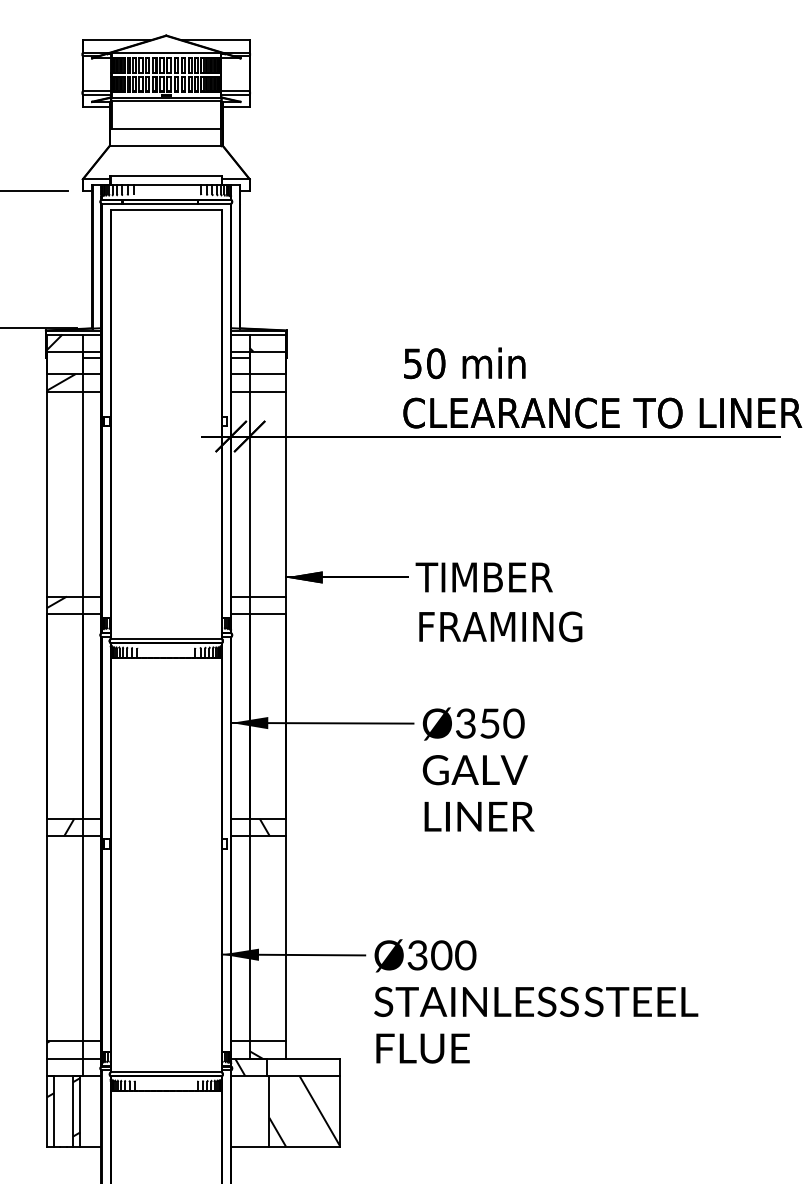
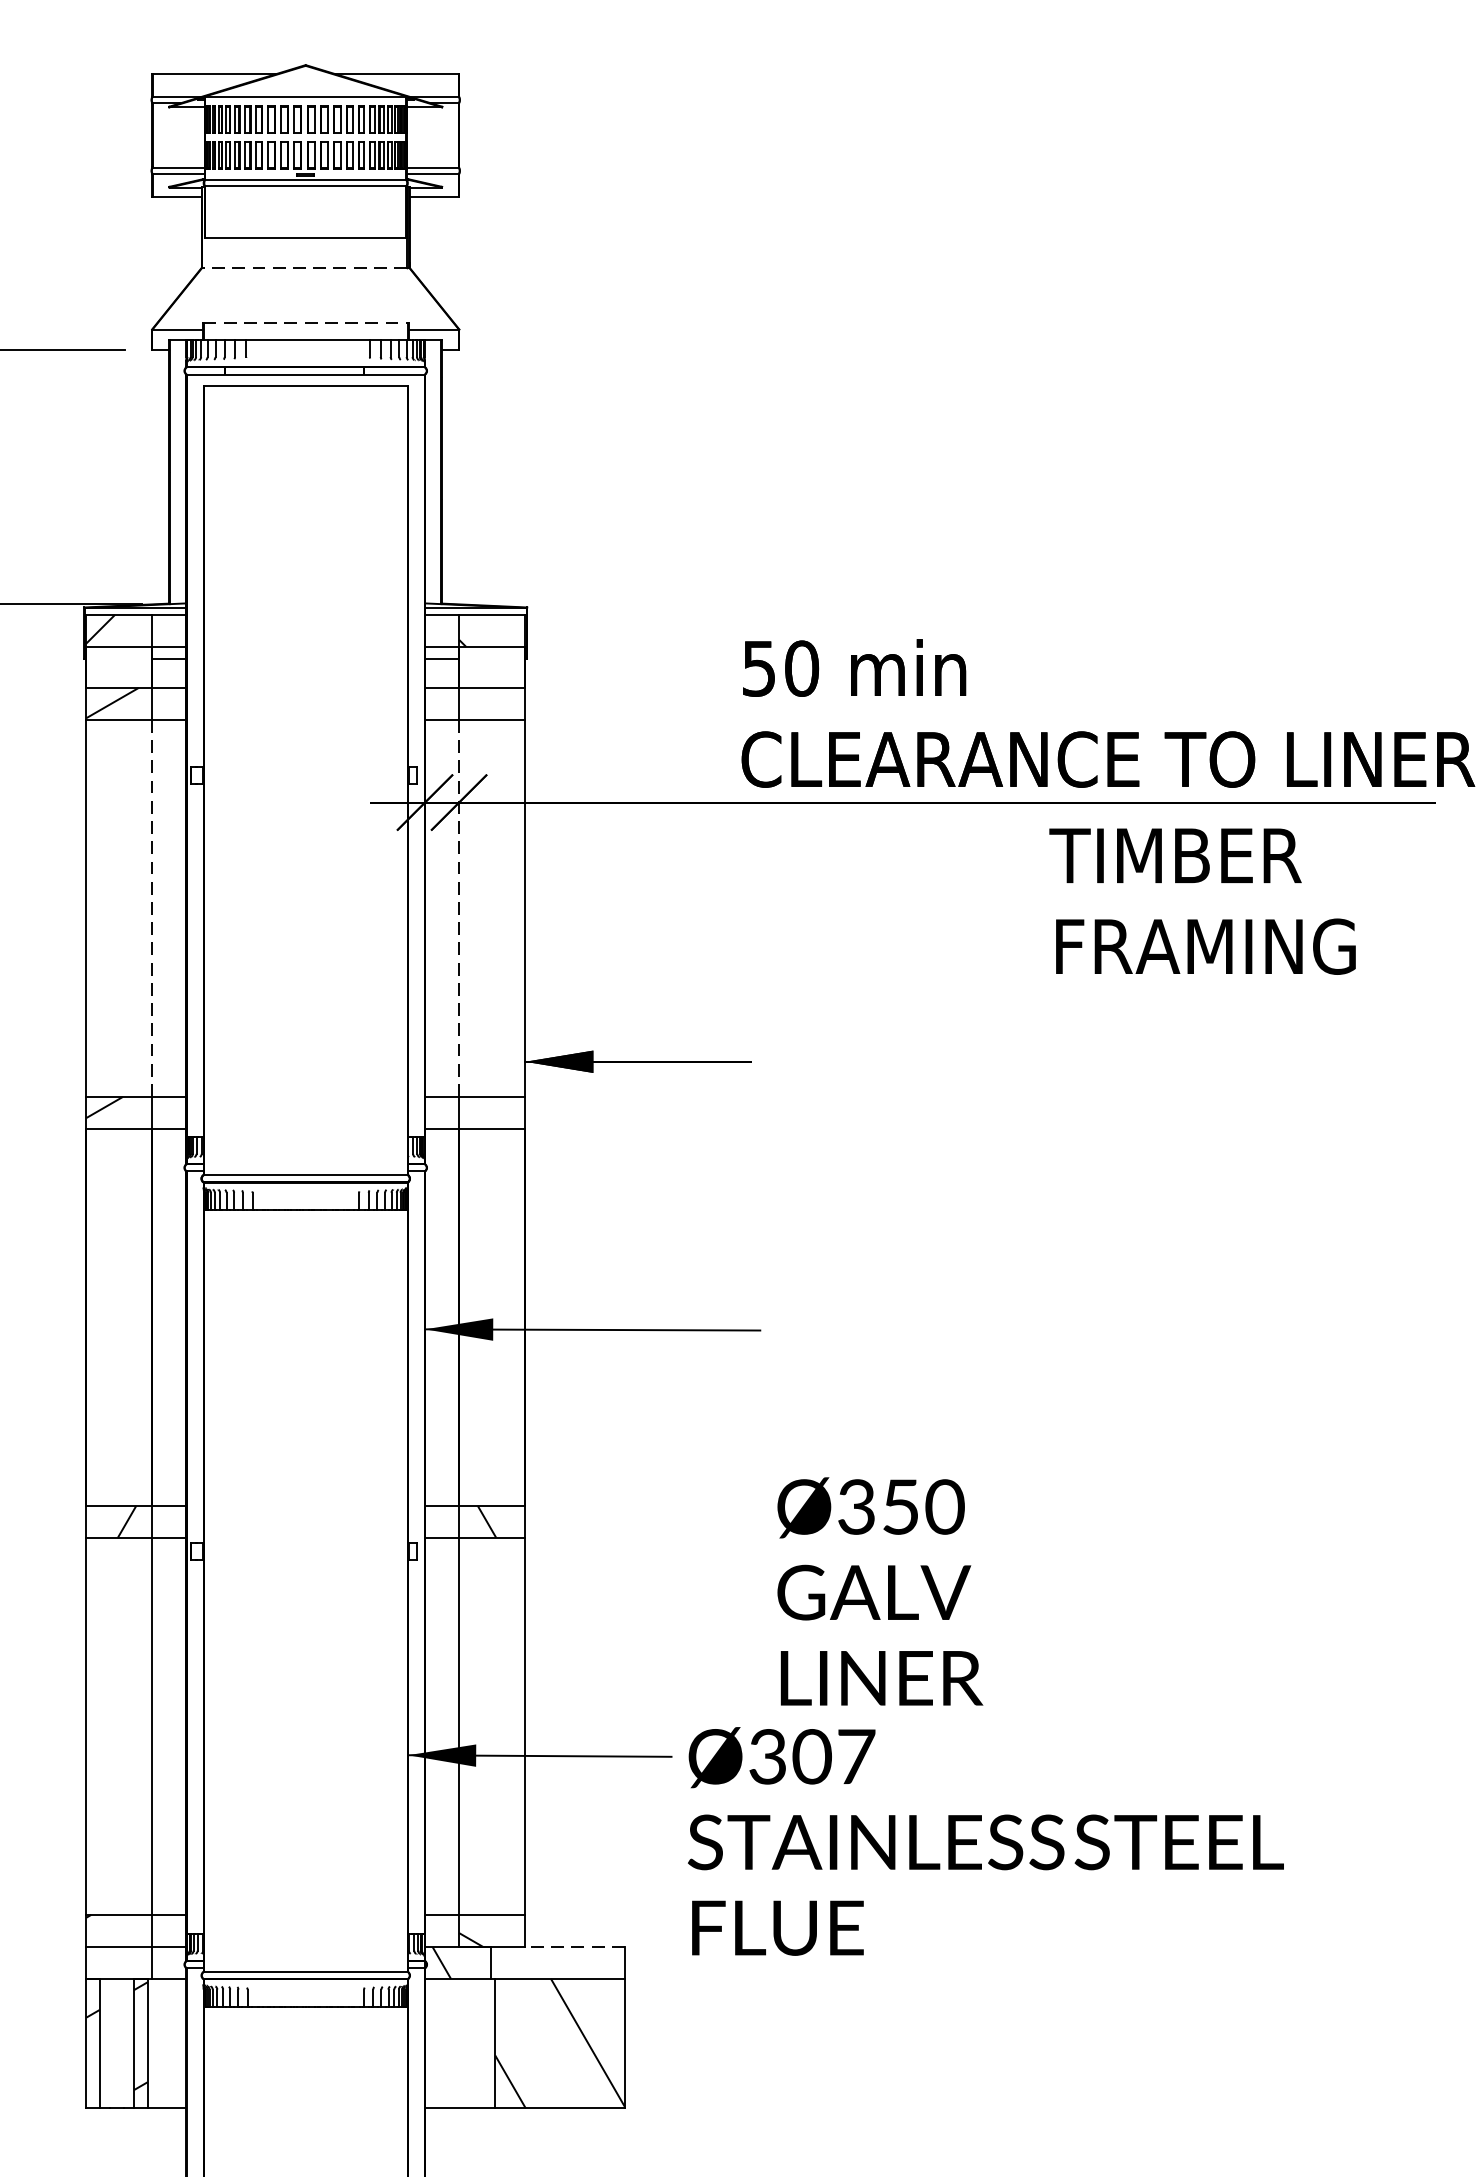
line: (165, 146) -> (304, 269), solid -> dashed
line: (166, 175) -> (306, 322), solid -> dashed
line: (82, 493) -> (151, 907), solid -> dashed
line: (249, 494) -> (458, 909), solid -> dashed
text: (498, 602) -> (1201, 901), moved
text: (478, 769) -> (879, 1591), moved
text: (465, 955) -> (855, 1756), Ø300 -> Ø307
line: (312, 1058) -> (574, 1946), solid -> dashed

